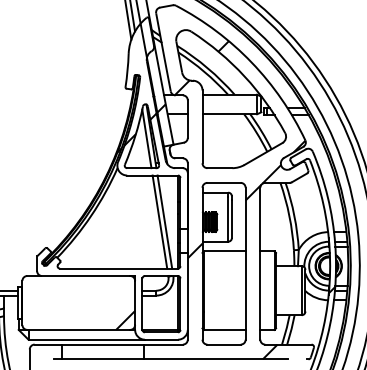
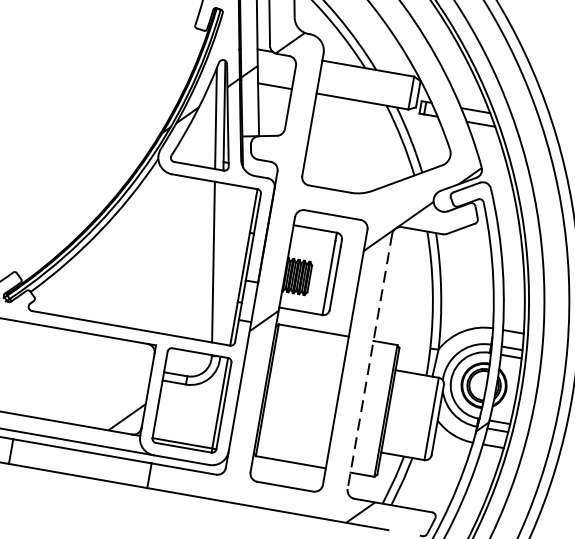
line: (164, 221) -> (221, 262), removed
line: (260, 263) -> (370, 361), solid -> dashed

